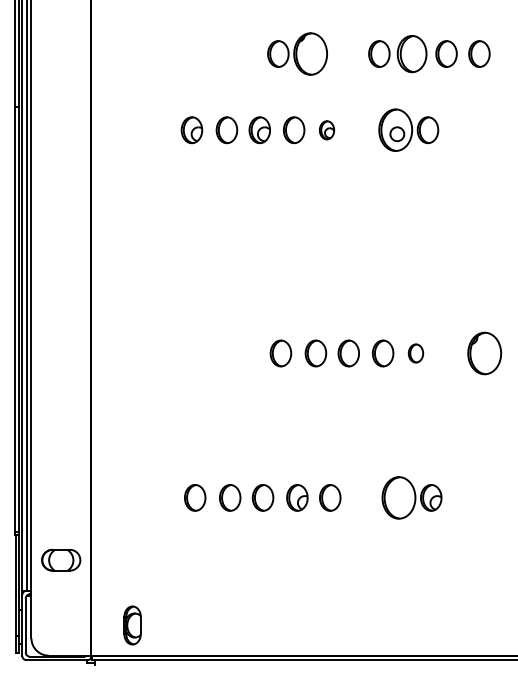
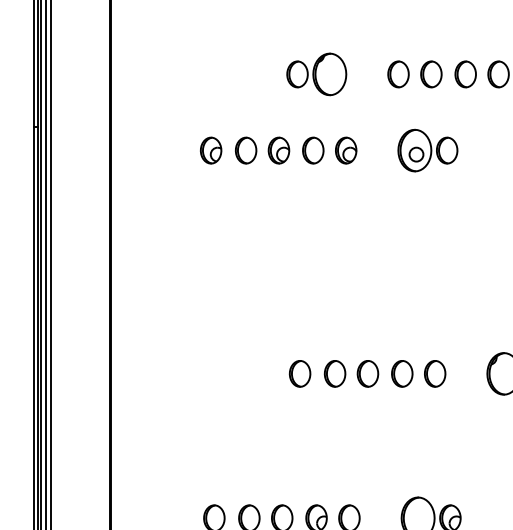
part: (412, 53) -> (431, 73), size x0.71
part: (326, 130) -> (345, 150), size x1.43
part: (415, 353) -> (434, 373), size x1.43

